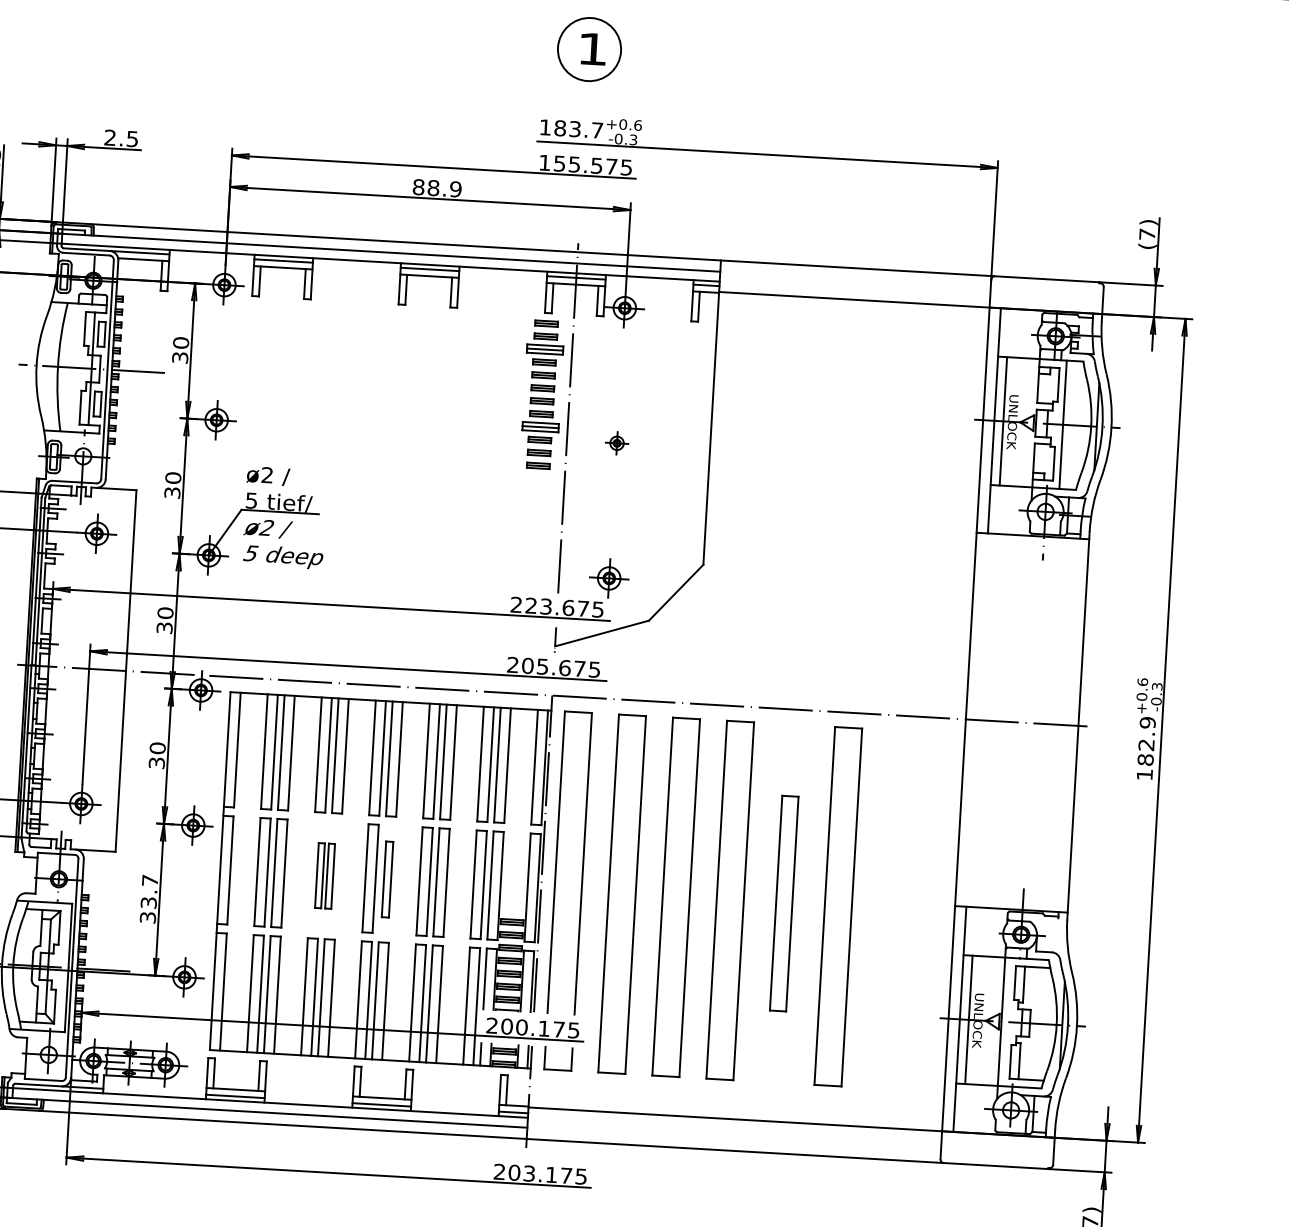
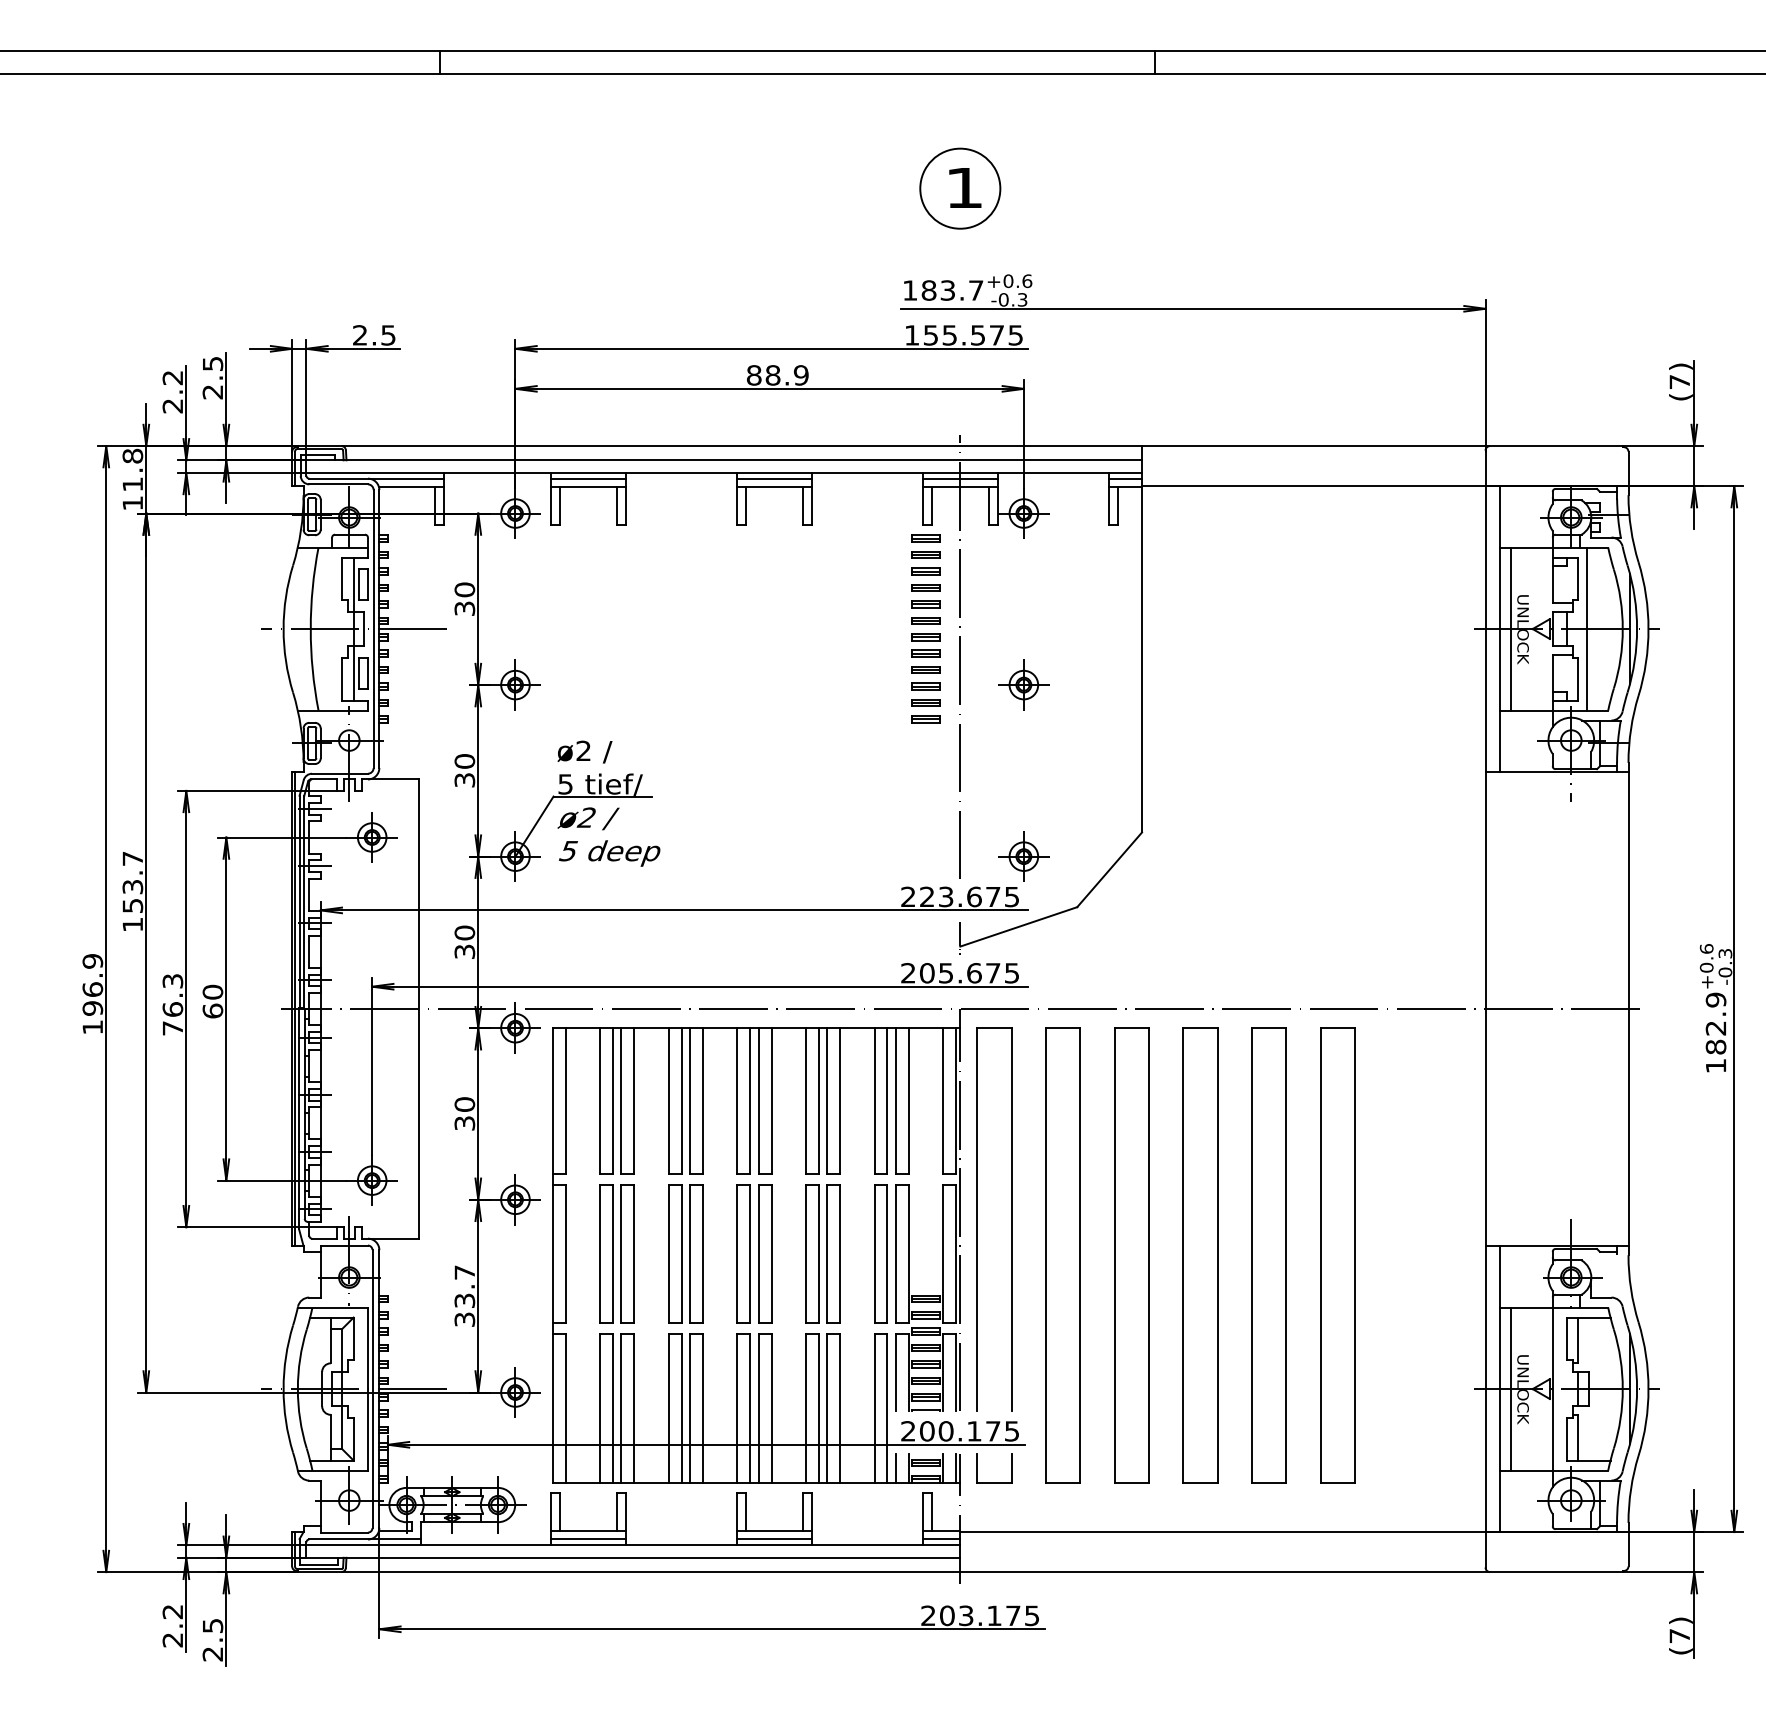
part: (544, 349) -> (925, 571), size x0.62
part: (540, 426) -> (925, 669), size x0.62
part: (616, 442) -> (1023, 684), size x1.67
part: (324, 875) -> (685, 1253), size x1.67
part: (387, 879) -> (765, 1253), size x1.43
part: (783, 903) -> (1268, 1255), size x1.67

